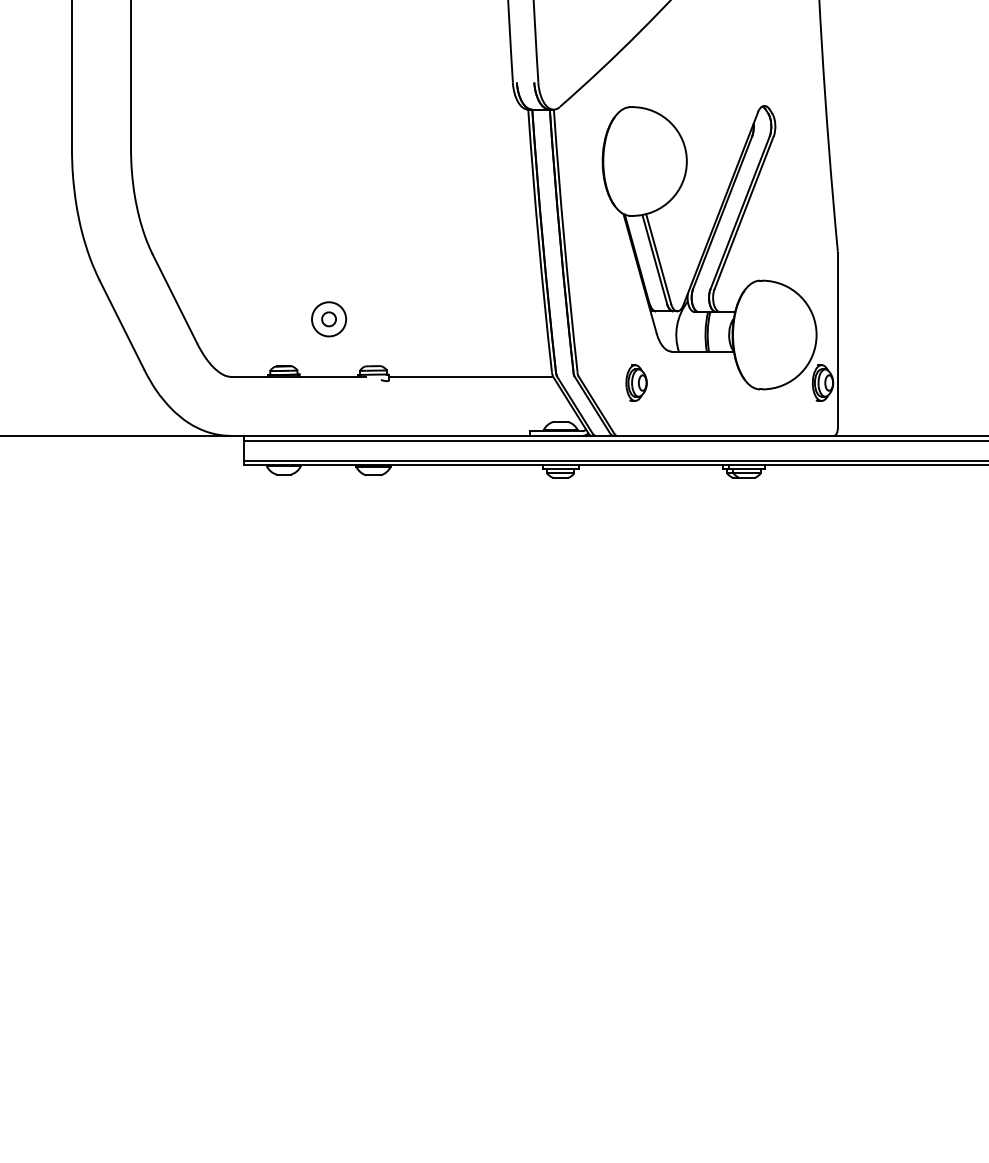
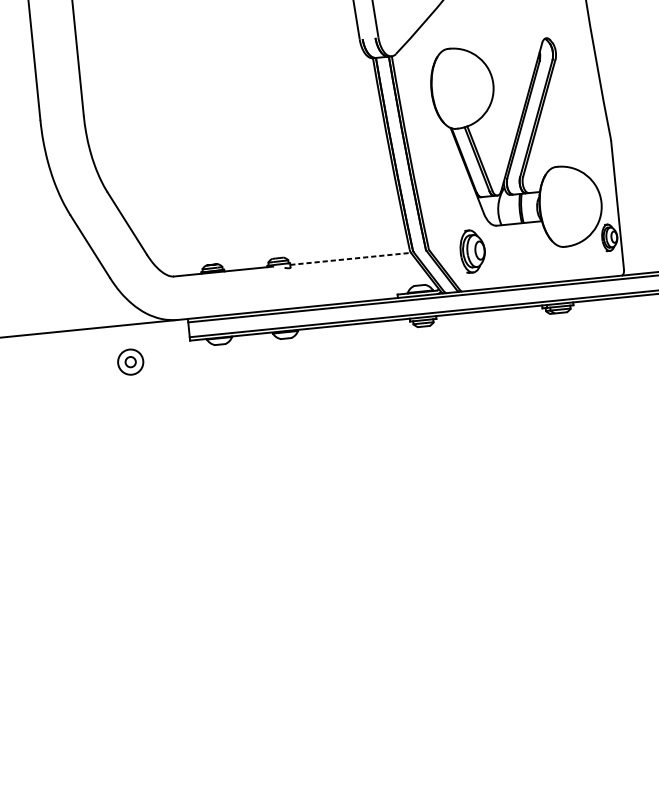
part: (329, 319) -> (131, 362), moved
line: (471, 376) -> (350, 258), solid -> dashed
part: (636, 382) -> (472, 250), size x1.6

